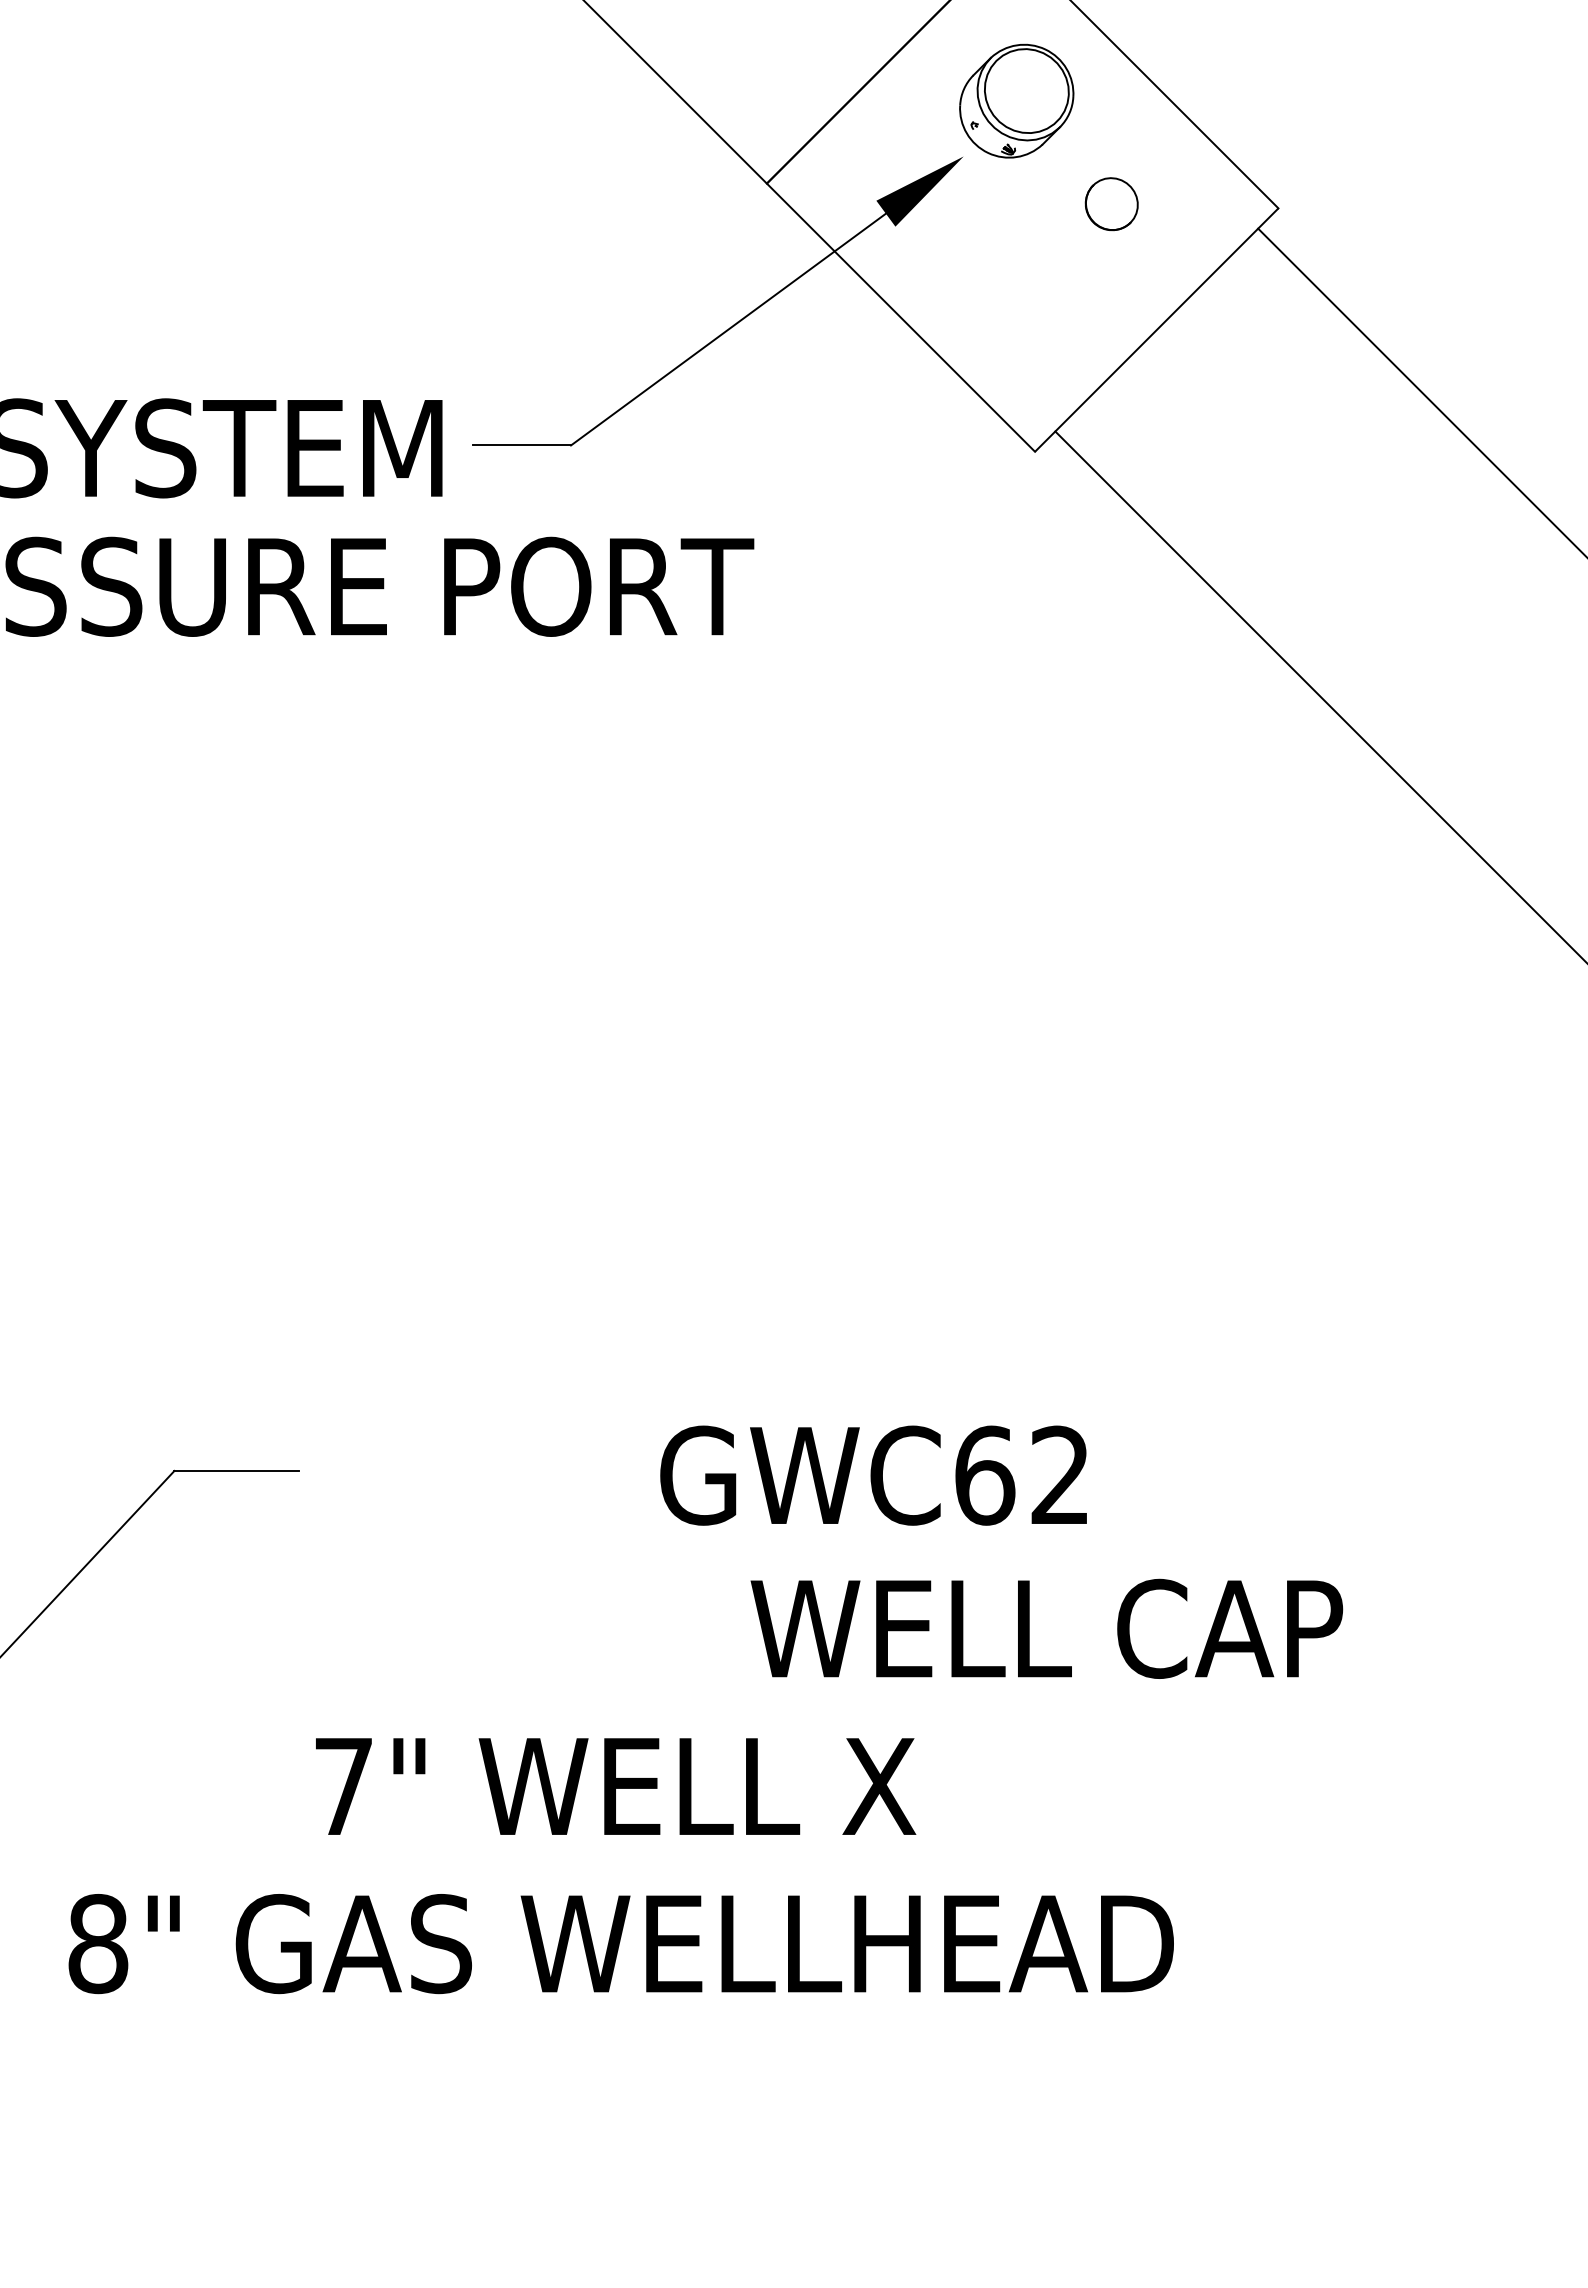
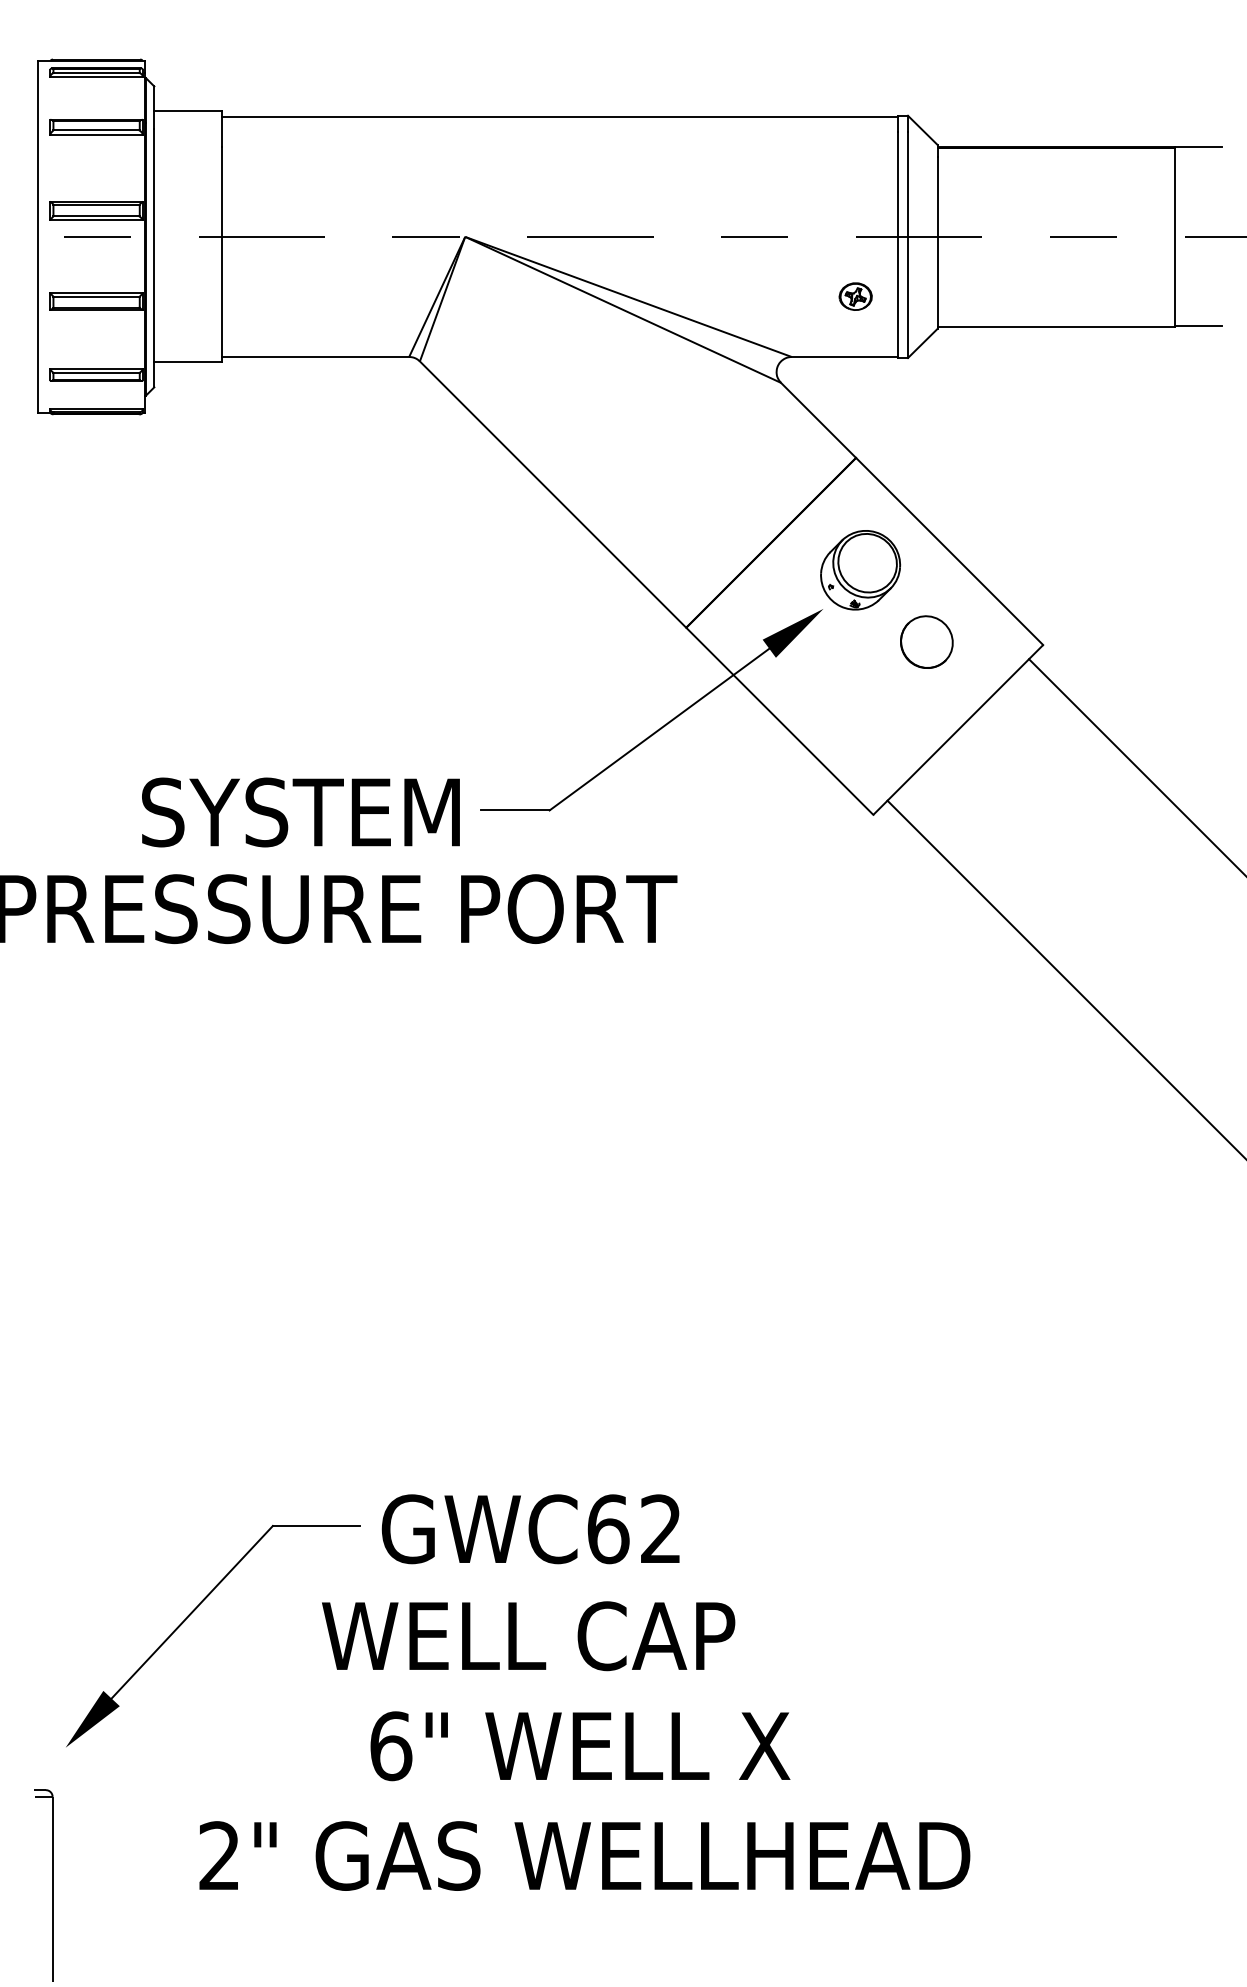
part: (1111, 203) -> (926, 641), size x1.43
text: (873, 1475) -> (530, 1529), moved
text: (1046, 1629) -> (528, 1636), moved
text: (344, 1786) -> (391, 1746), 7" -> 6"
text: (97, 1943) -> (219, 1855), 8" -> 2"

